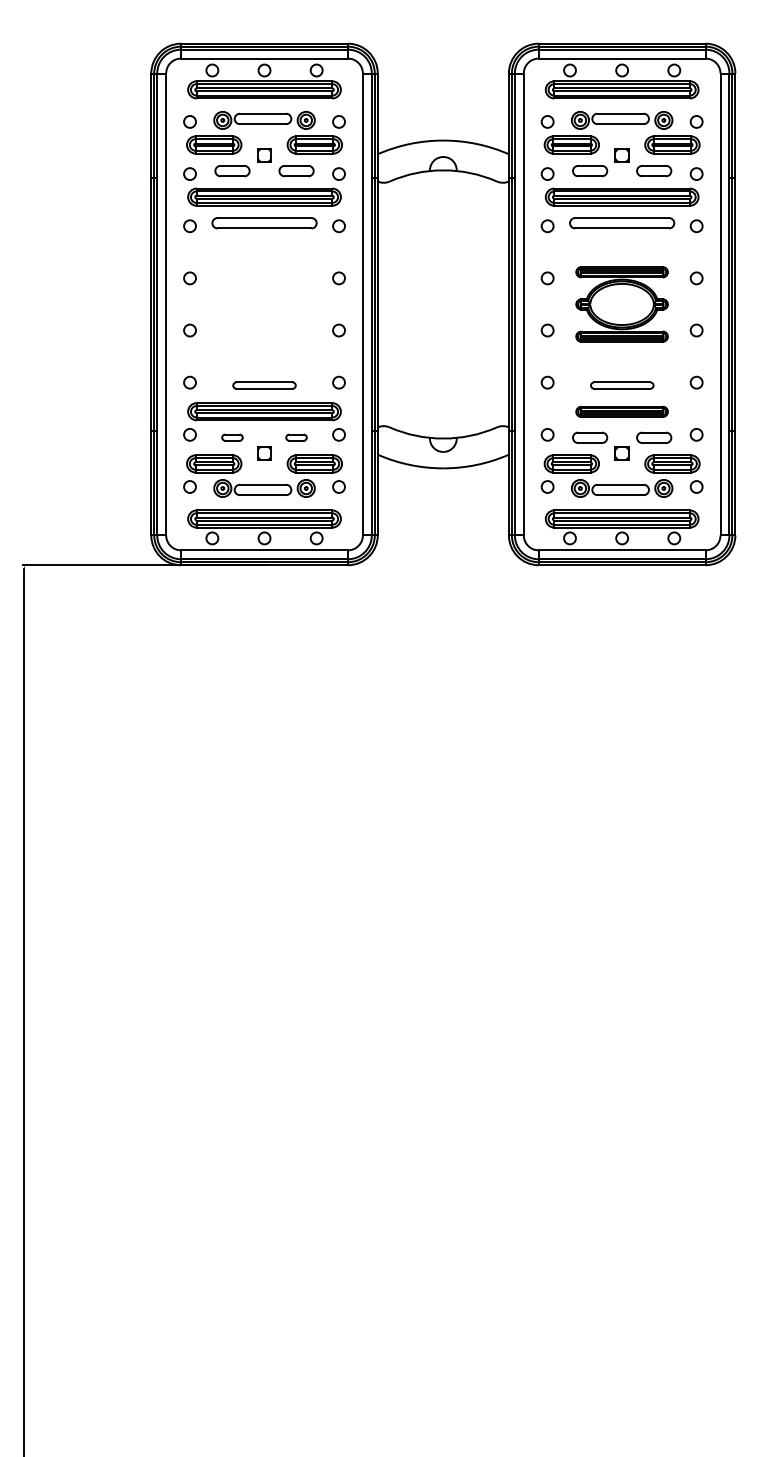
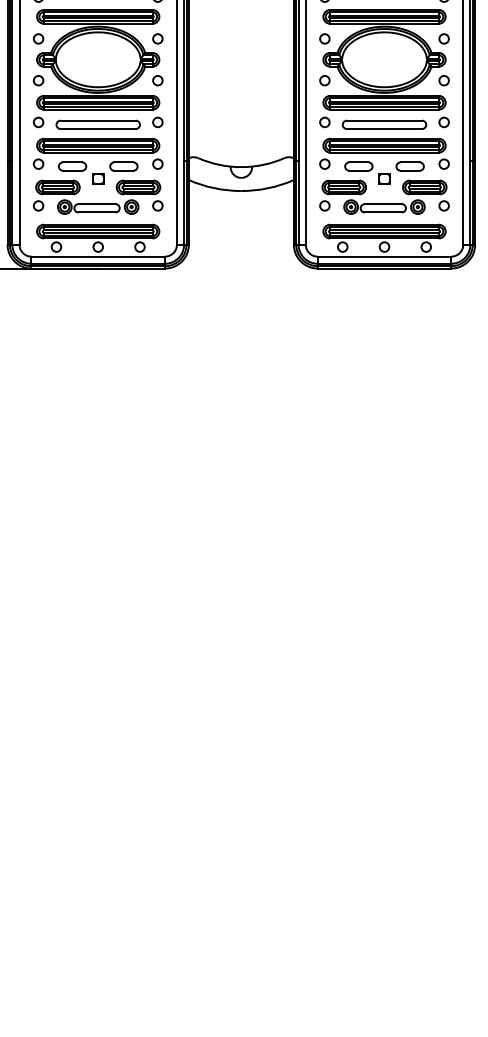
part: (264, 304) -> (98, 59), added
part: (621, 304) -> (383, 59), size x1.67
part: (264, 385) -> (98, 124), size x1.67
part: (622, 385) -> (384, 124), size x1.67
part: (621, 411) -> (383, 145), size x1.67
part: (232, 437) -> (72, 166), size x1.67
part: (296, 437) -> (123, 166), size x1.67

